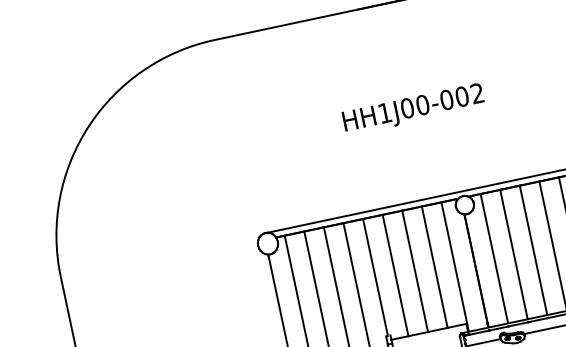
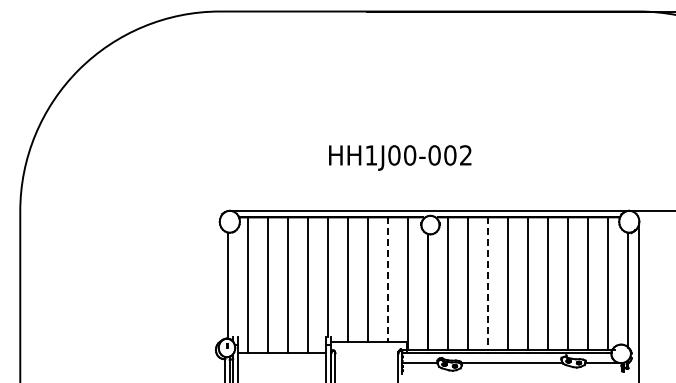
text: (413, 109) -> (400, 157), moved
line: (533, 250) -> (488, 283), solid -> dashed
line: (435, 267) -> (388, 279), solid -> dashed

